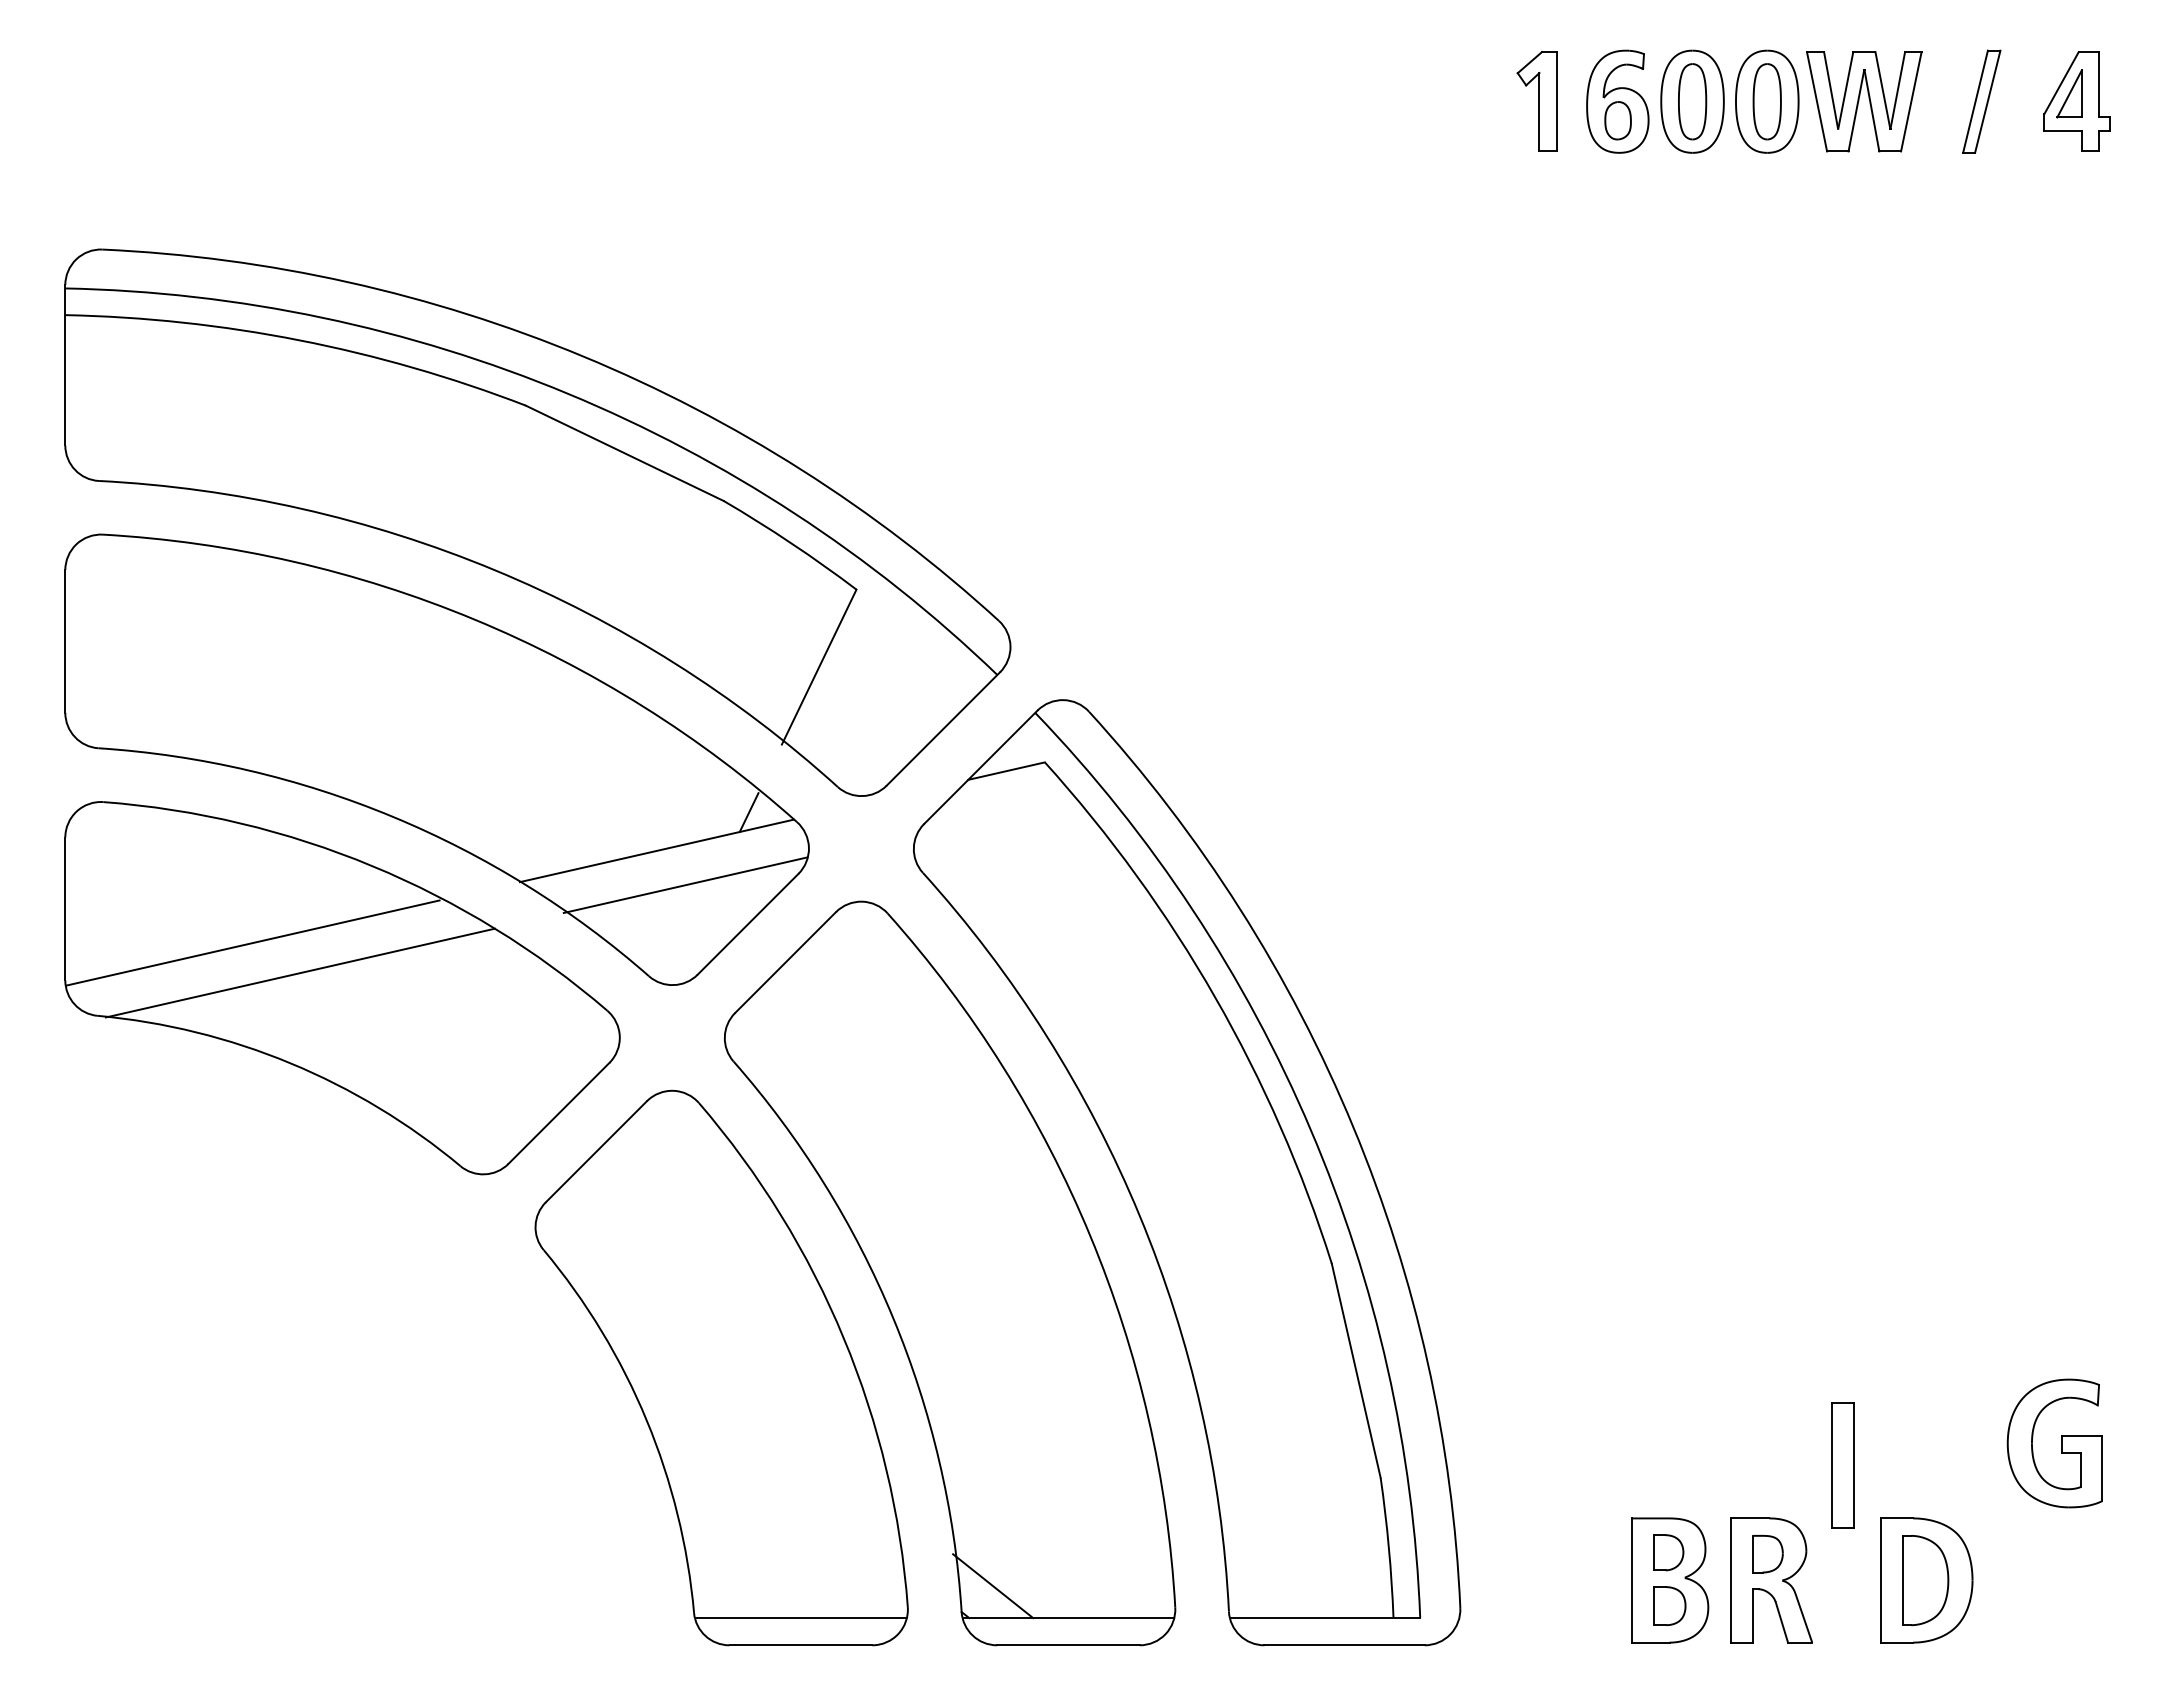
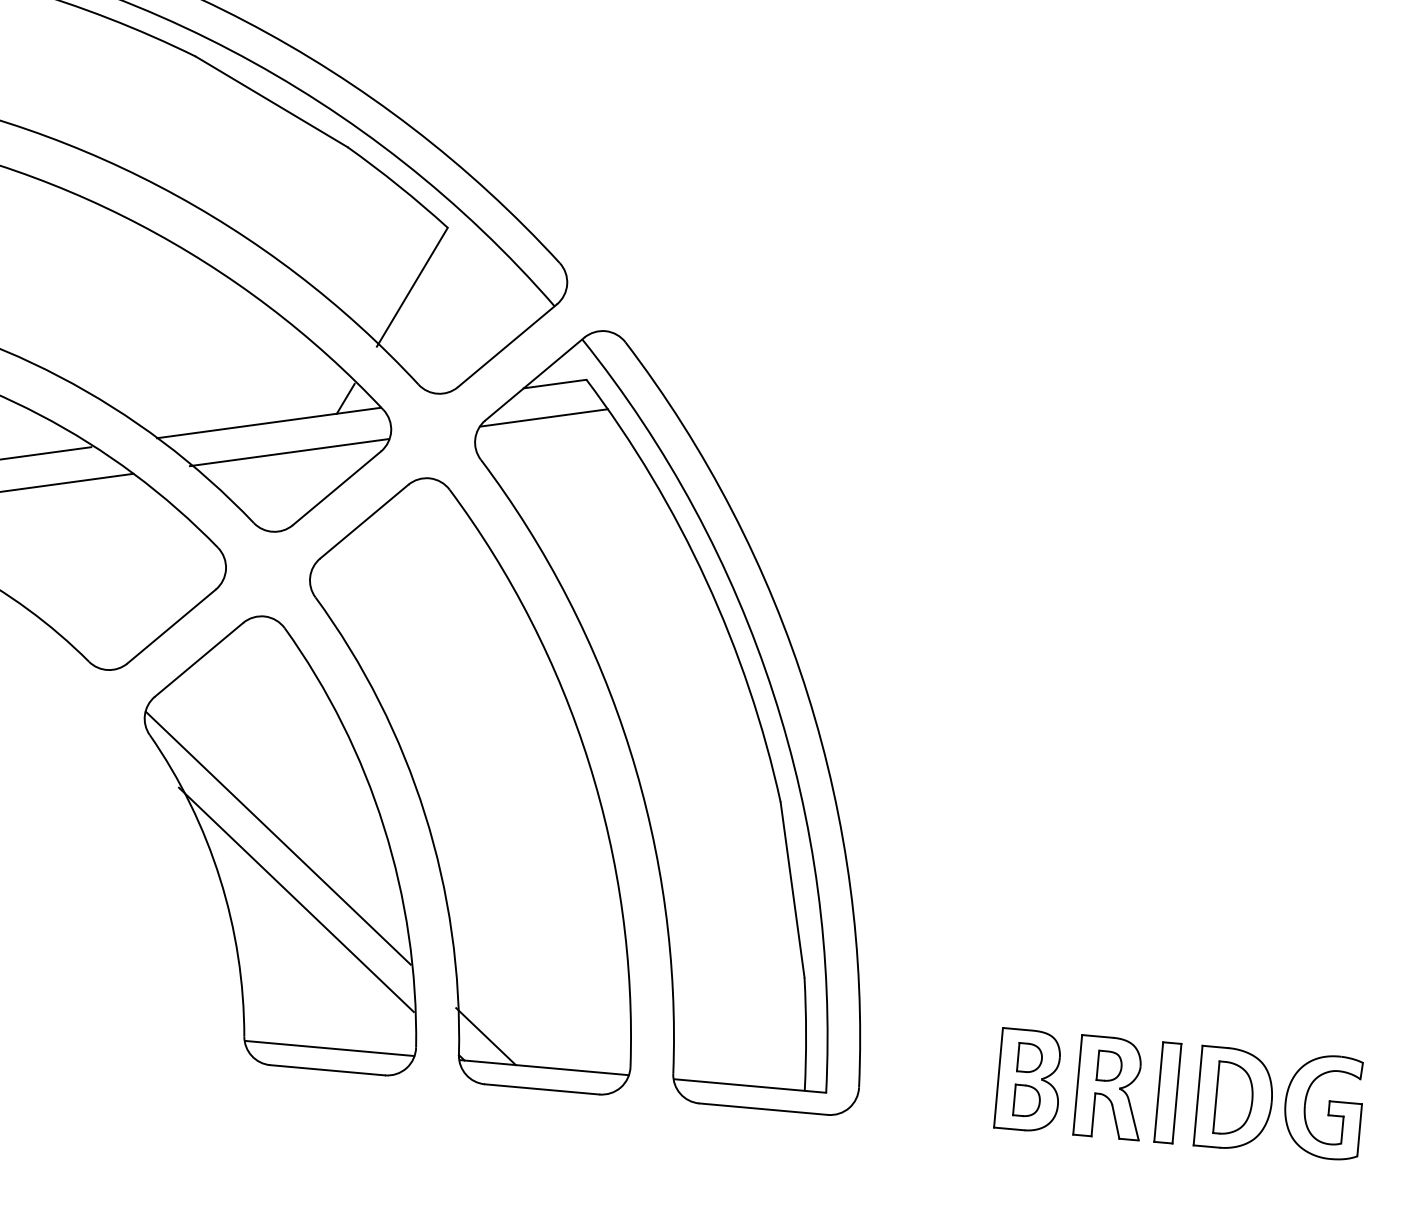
line: (996, 814) -> (543, 418), added
line: (714, 1363) -> (278, 838), added
line: (743, 1437) -> (296, 899), added
part: (2061, 1443) -> (1328, 1107), moved
part: (1842, 1465) -> (1167, 1092), moved

